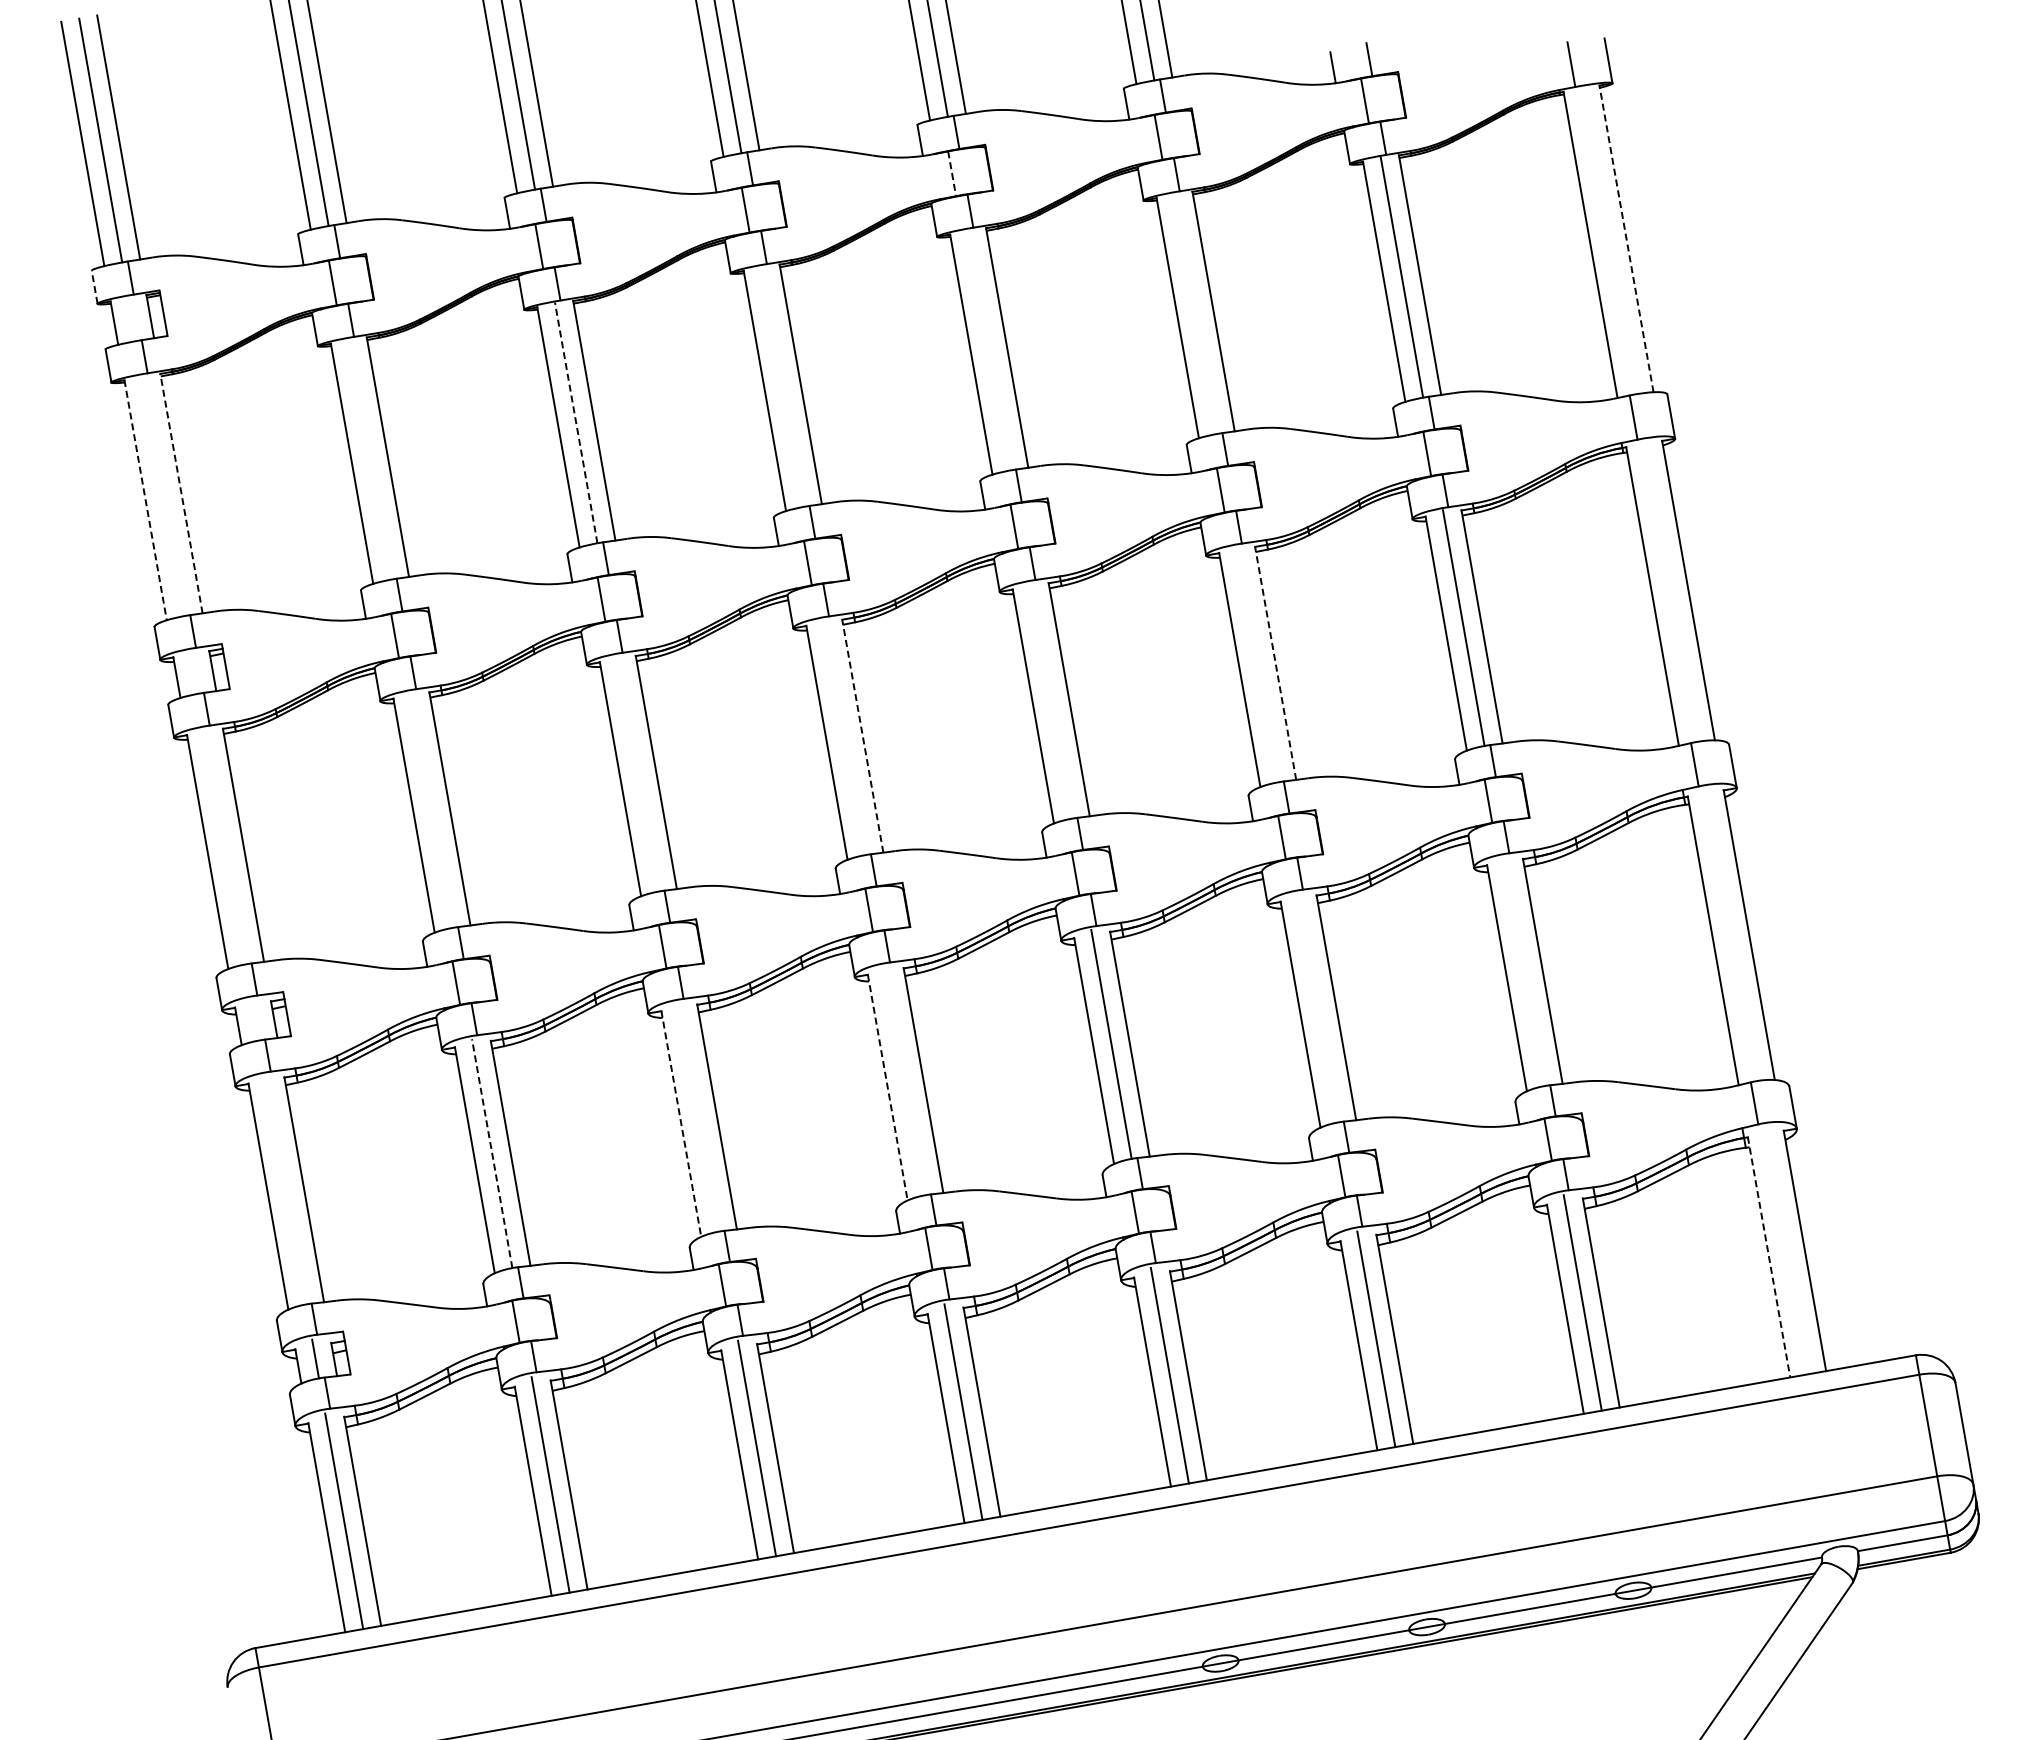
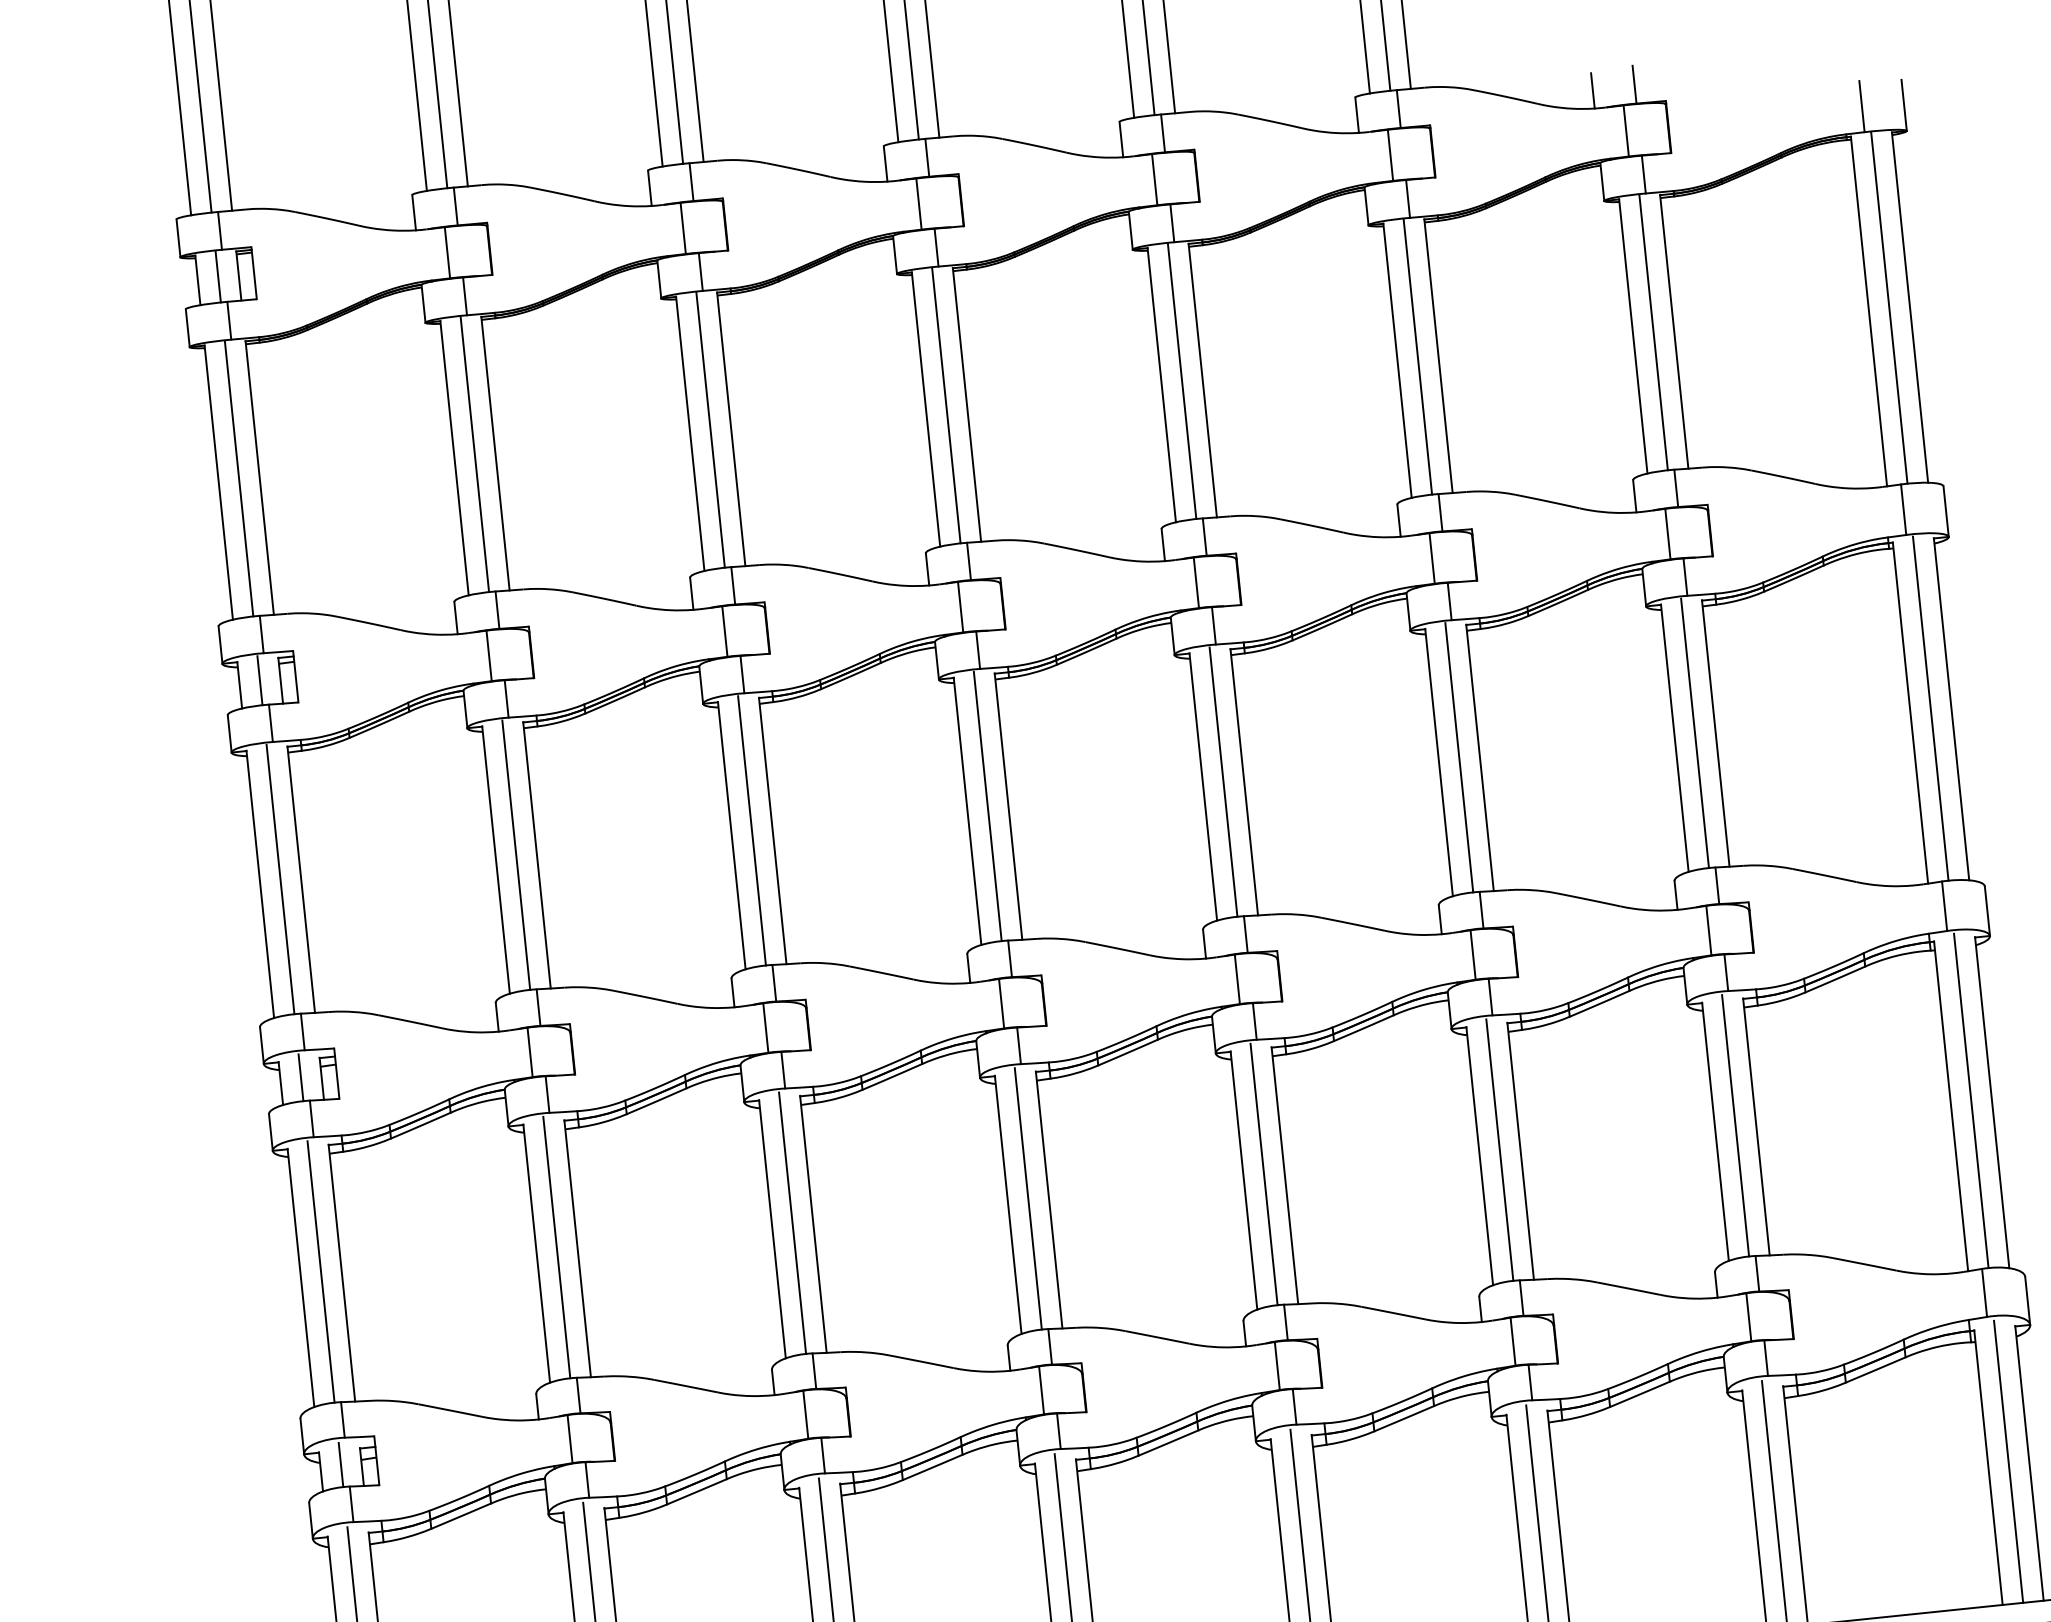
line: (952, 173) -> (1155, 179), dashed -> solid
line: (1626, 238) -> (1910, 307), dashed -> solid
line: (1608, 240) -> (1889, 307), added
line: (94, 287) -> (178, 238), dashed -> solid
line: (1195, 313) -> (1417, 356), added
line: (132, 318) -> (218, 276), added
line: (988, 349) -> (1181, 380), added
line: (782, 386) -> (946, 405), added
line: (576, 422) -> (710, 429), dashed -> solid
line: (369, 458) -> (474, 453), added
line: (181, 493) -> (259, 477), dashed -> solid
line: (163, 495) -> (239, 478), added
line: (145, 500) -> (218, 482), dashed -> solid
line: (1669, 590) -> (1930, 707), added
line: (1275, 662) -> (1479, 757), dashed -> solid
line: (1257, 664) -> (1459, 757), added
line: (194, 671) -> (260, 679), added
line: (1050, 700) -> (1223, 781), added
line: (862, 735) -> (1008, 805), dashed -> solid
line: (844, 737) -> (987, 806), added
line: (637, 773) -> (751, 830), added
line: (431, 809) -> (516, 854), added
line: (224, 846) -> (279, 879), added
line: (1730, 934) -> (1971, 1100), added
line: (1524, 971) -> (1735, 1125), added
line: (1317, 1007) -> (1499, 1149), added
line: (255, 1019) -> (300, 1077), added
line: (904, 1080) -> (1027, 1198), added
line: (887, 1087) -> (1007, 1204), dashed -> solid
line: (698, 1116) -> (792, 1222), added
line: (681, 1123) -> (772, 1228), dashed -> solid
line: (492, 1153) -> (557, 1247), dashed -> solid
line: (285, 1189) -> (320, 1271), added
line: (1786, 1250) -> (2008, 1461), added
line: (1769, 1257) -> (1988, 1467), dashed -> solid

